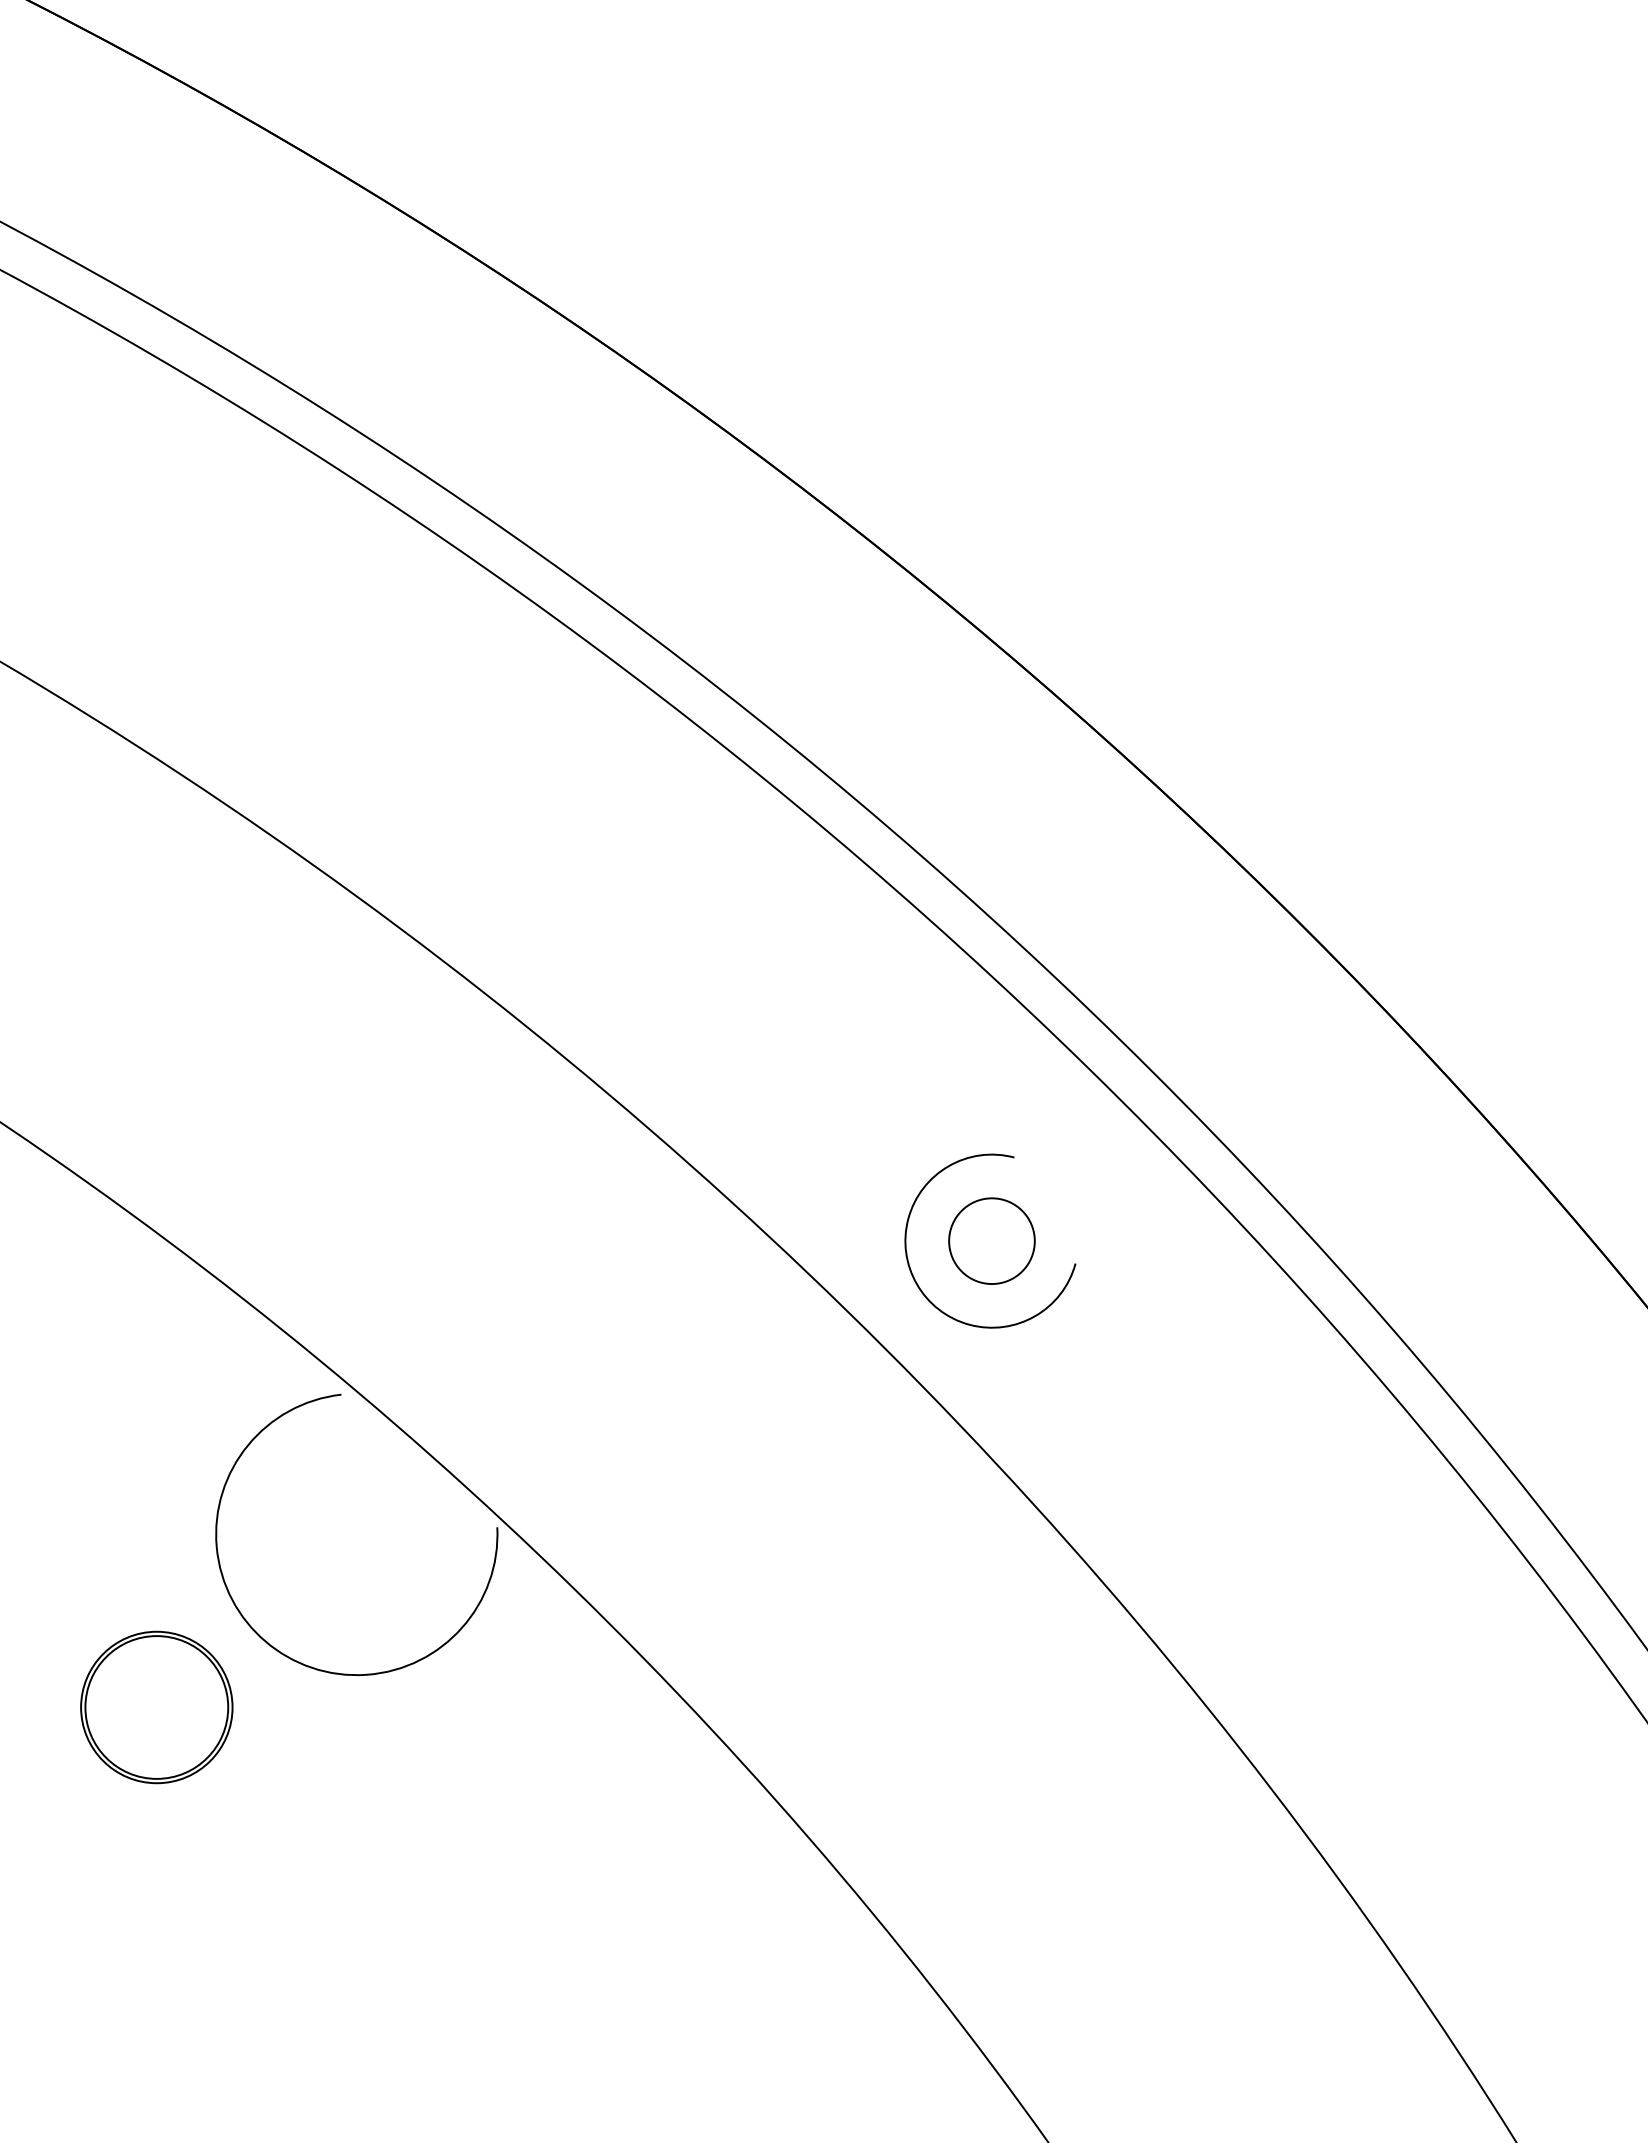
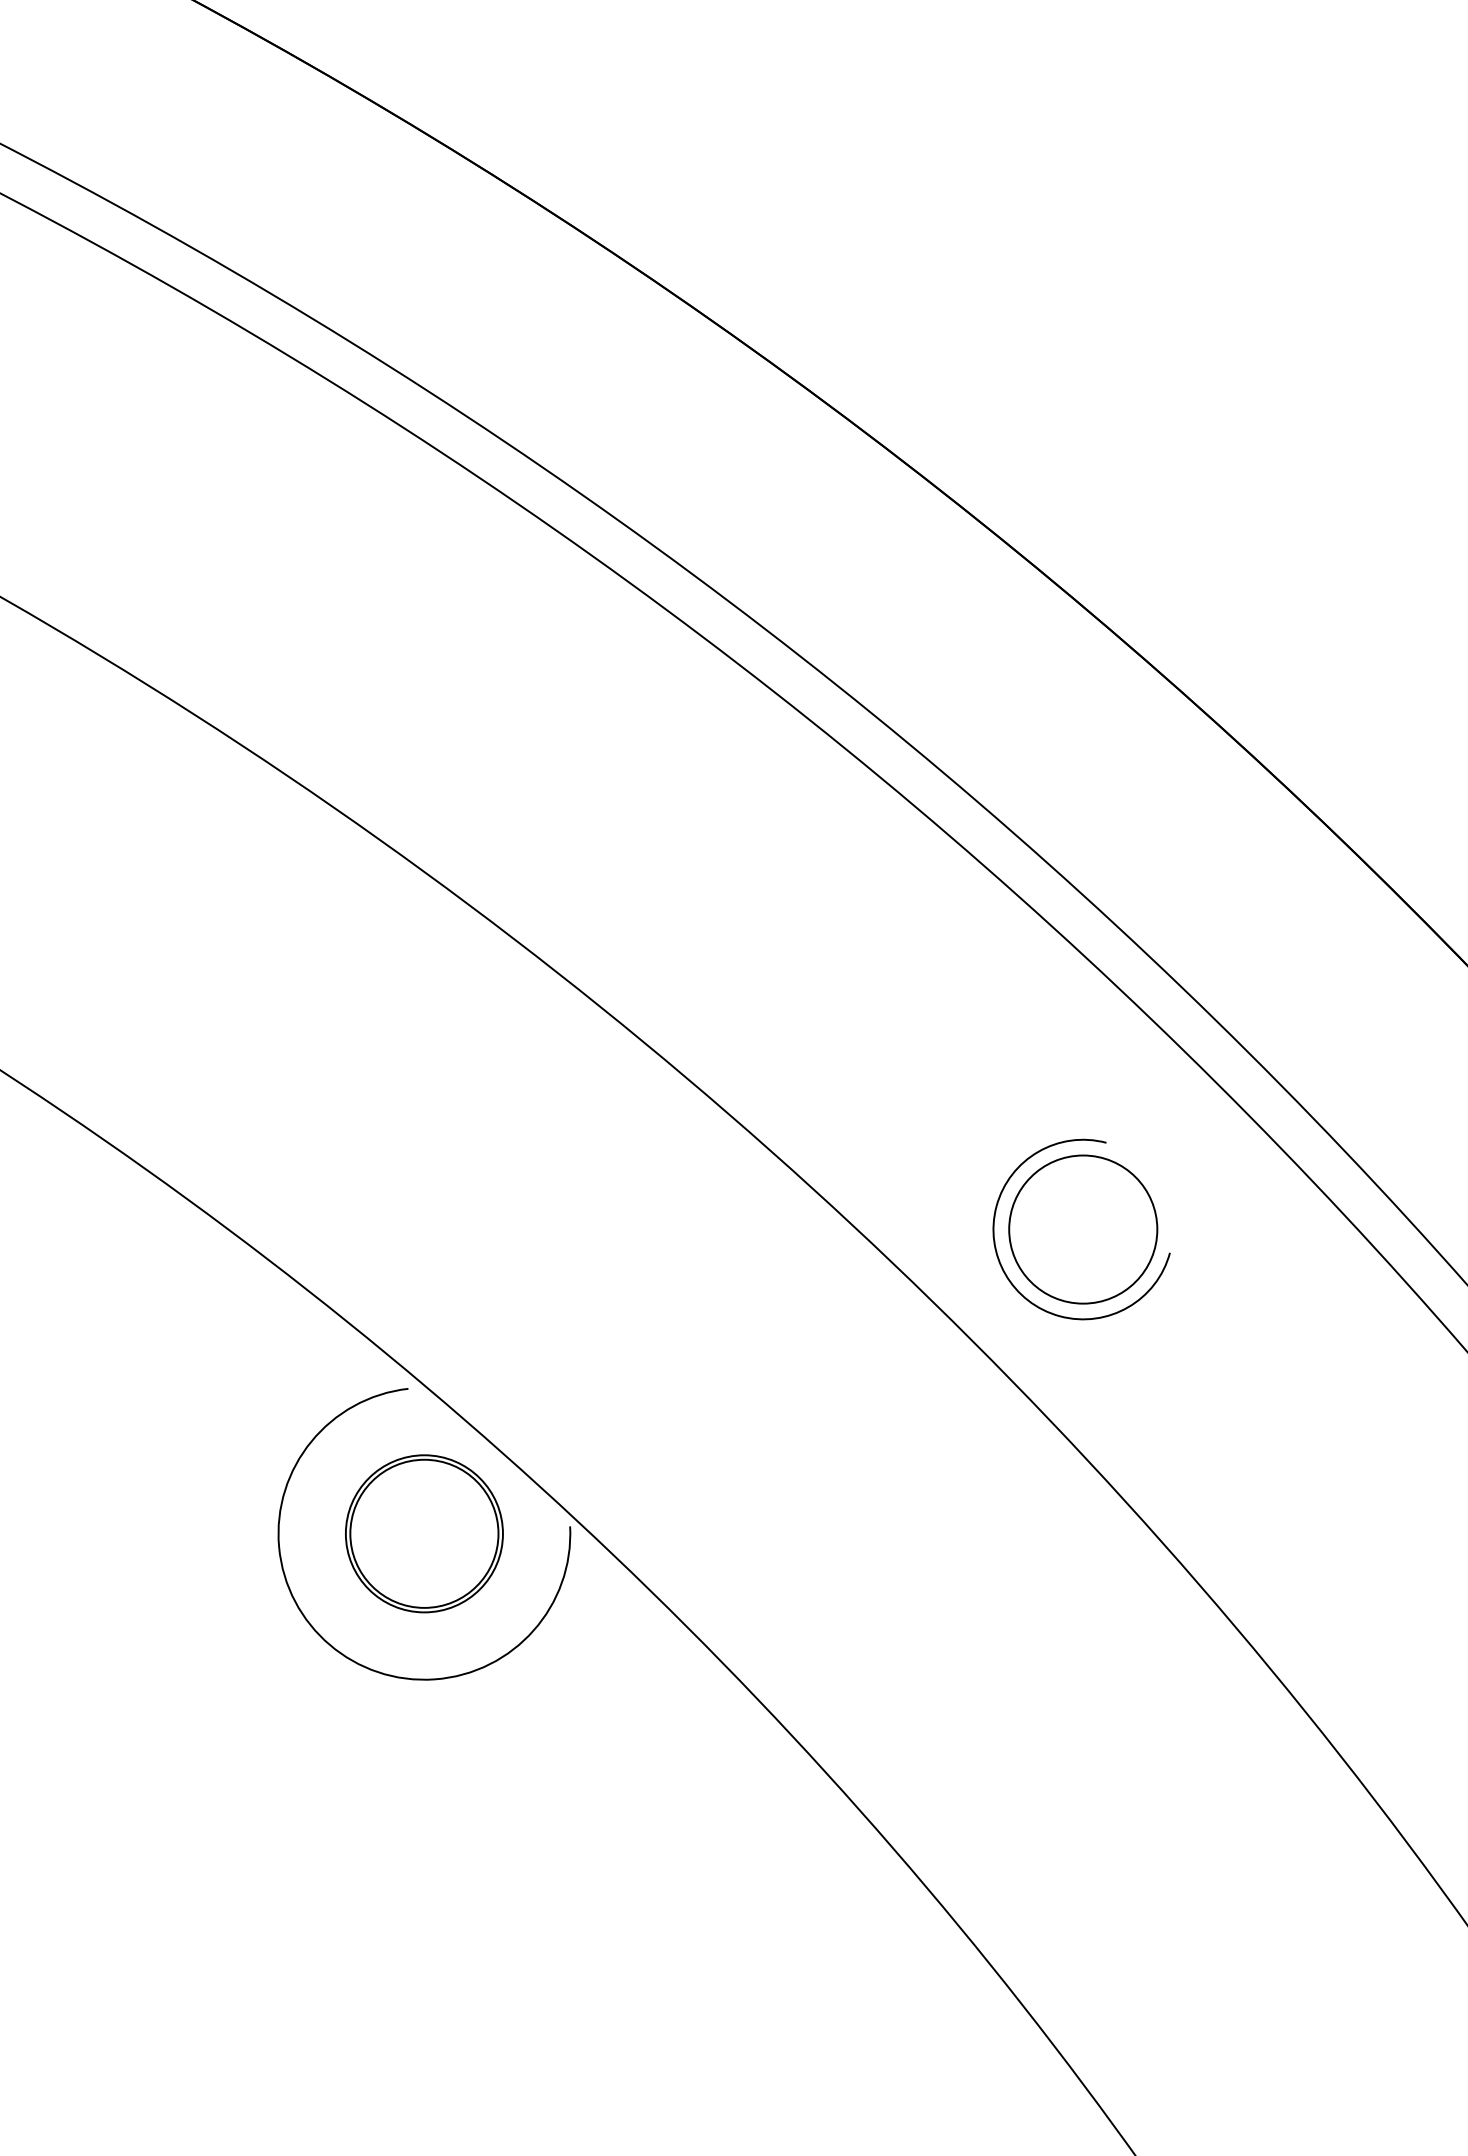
circle: (991, 1240) -> (1082, 1228), size x1.67
part: (156, 1707) -> (424, 1533), moved

